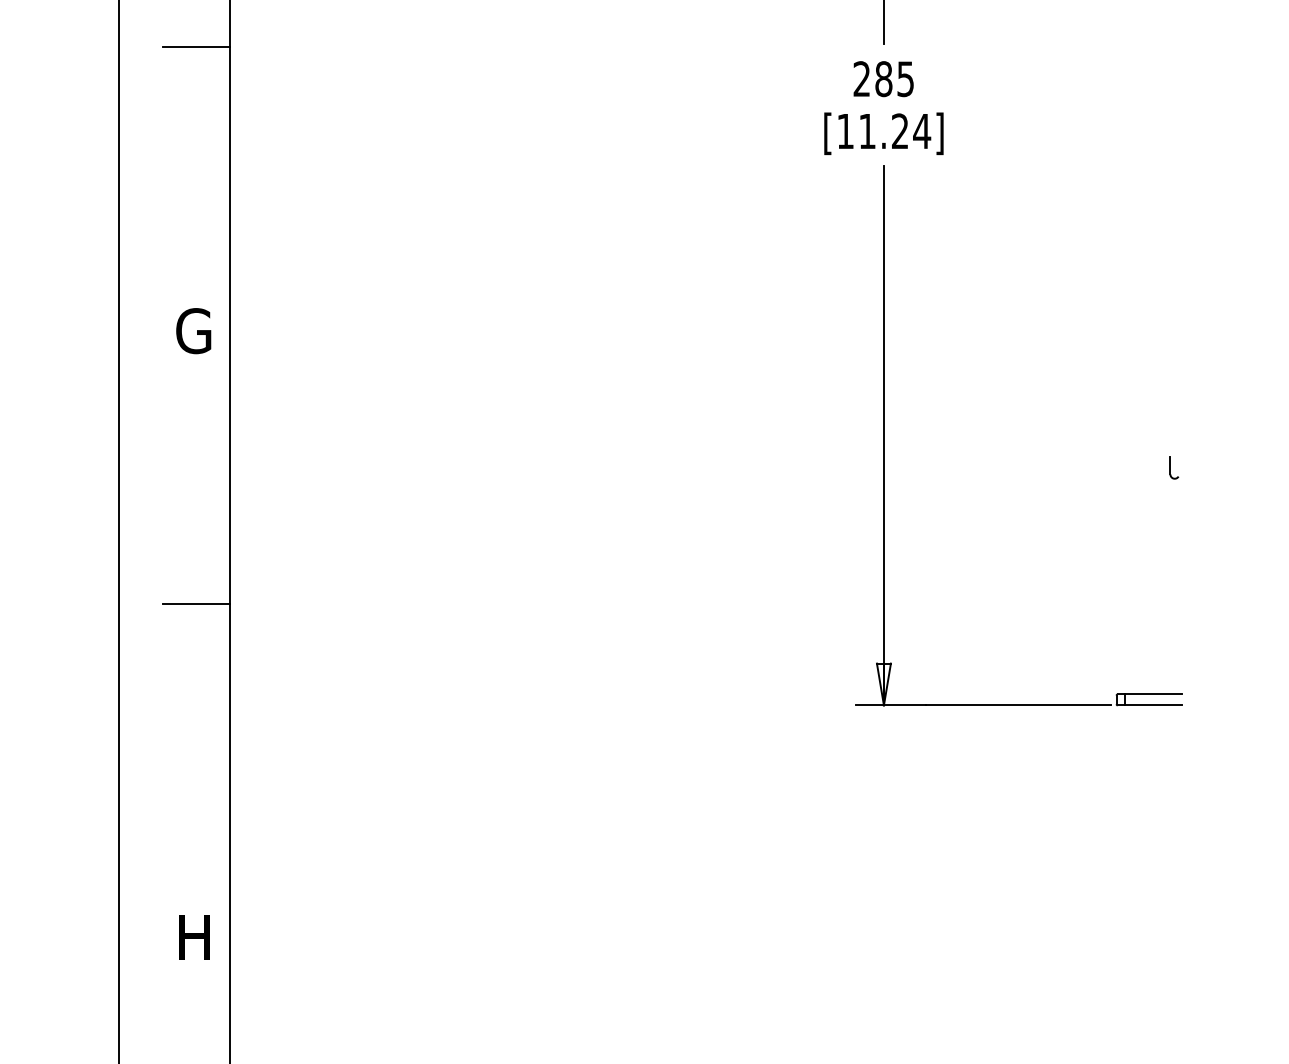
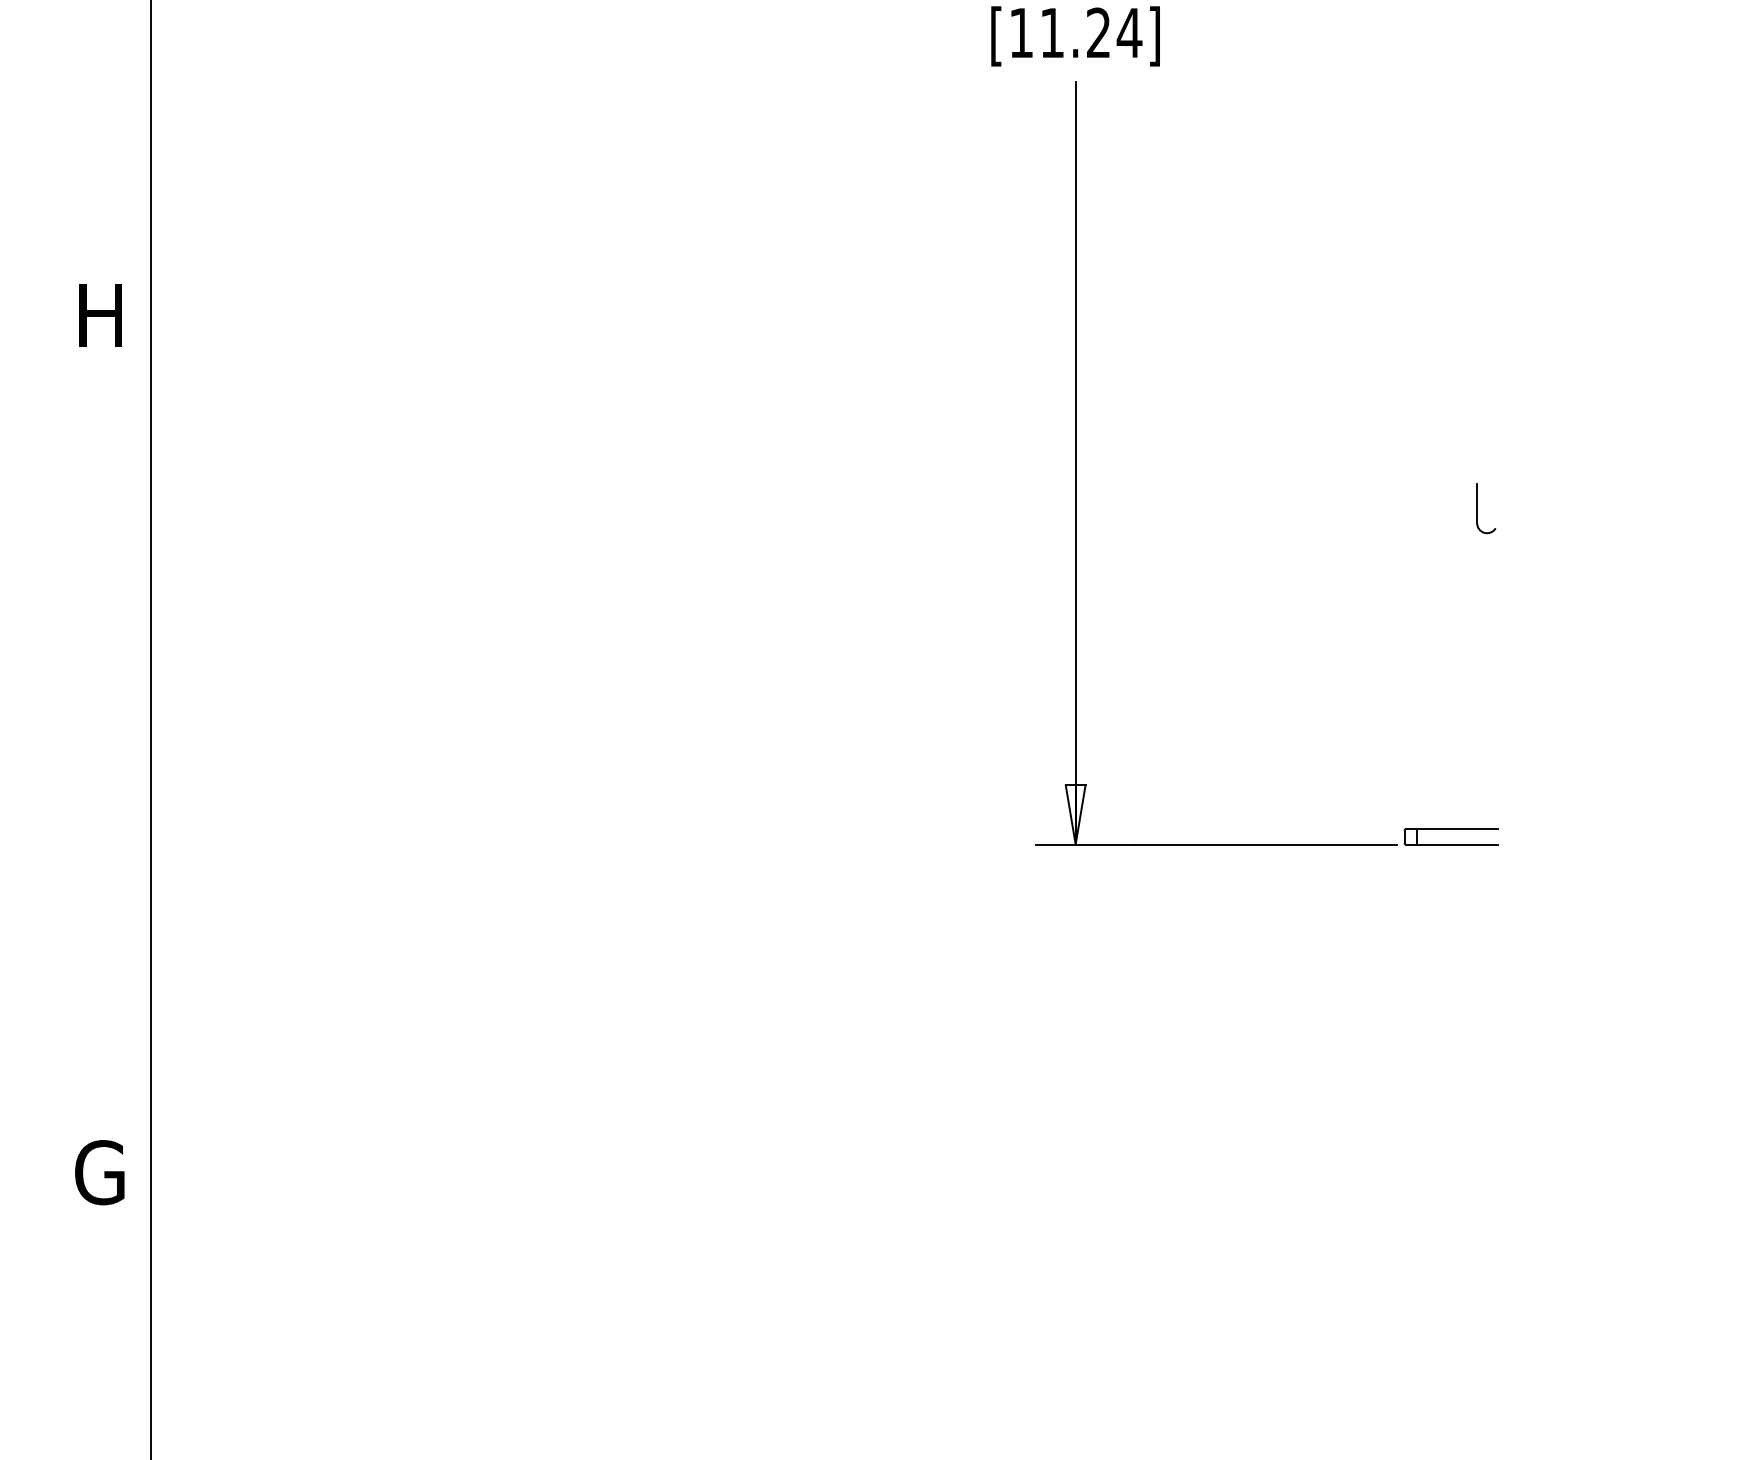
text: (193, 331) -> (99, 315), G -> H
part: (1174, 467) -> (1486, 508), size x1.6
line: (196, 604) -> (103, 701), removed
text: (193, 937) -> (99, 1172), H -> G

